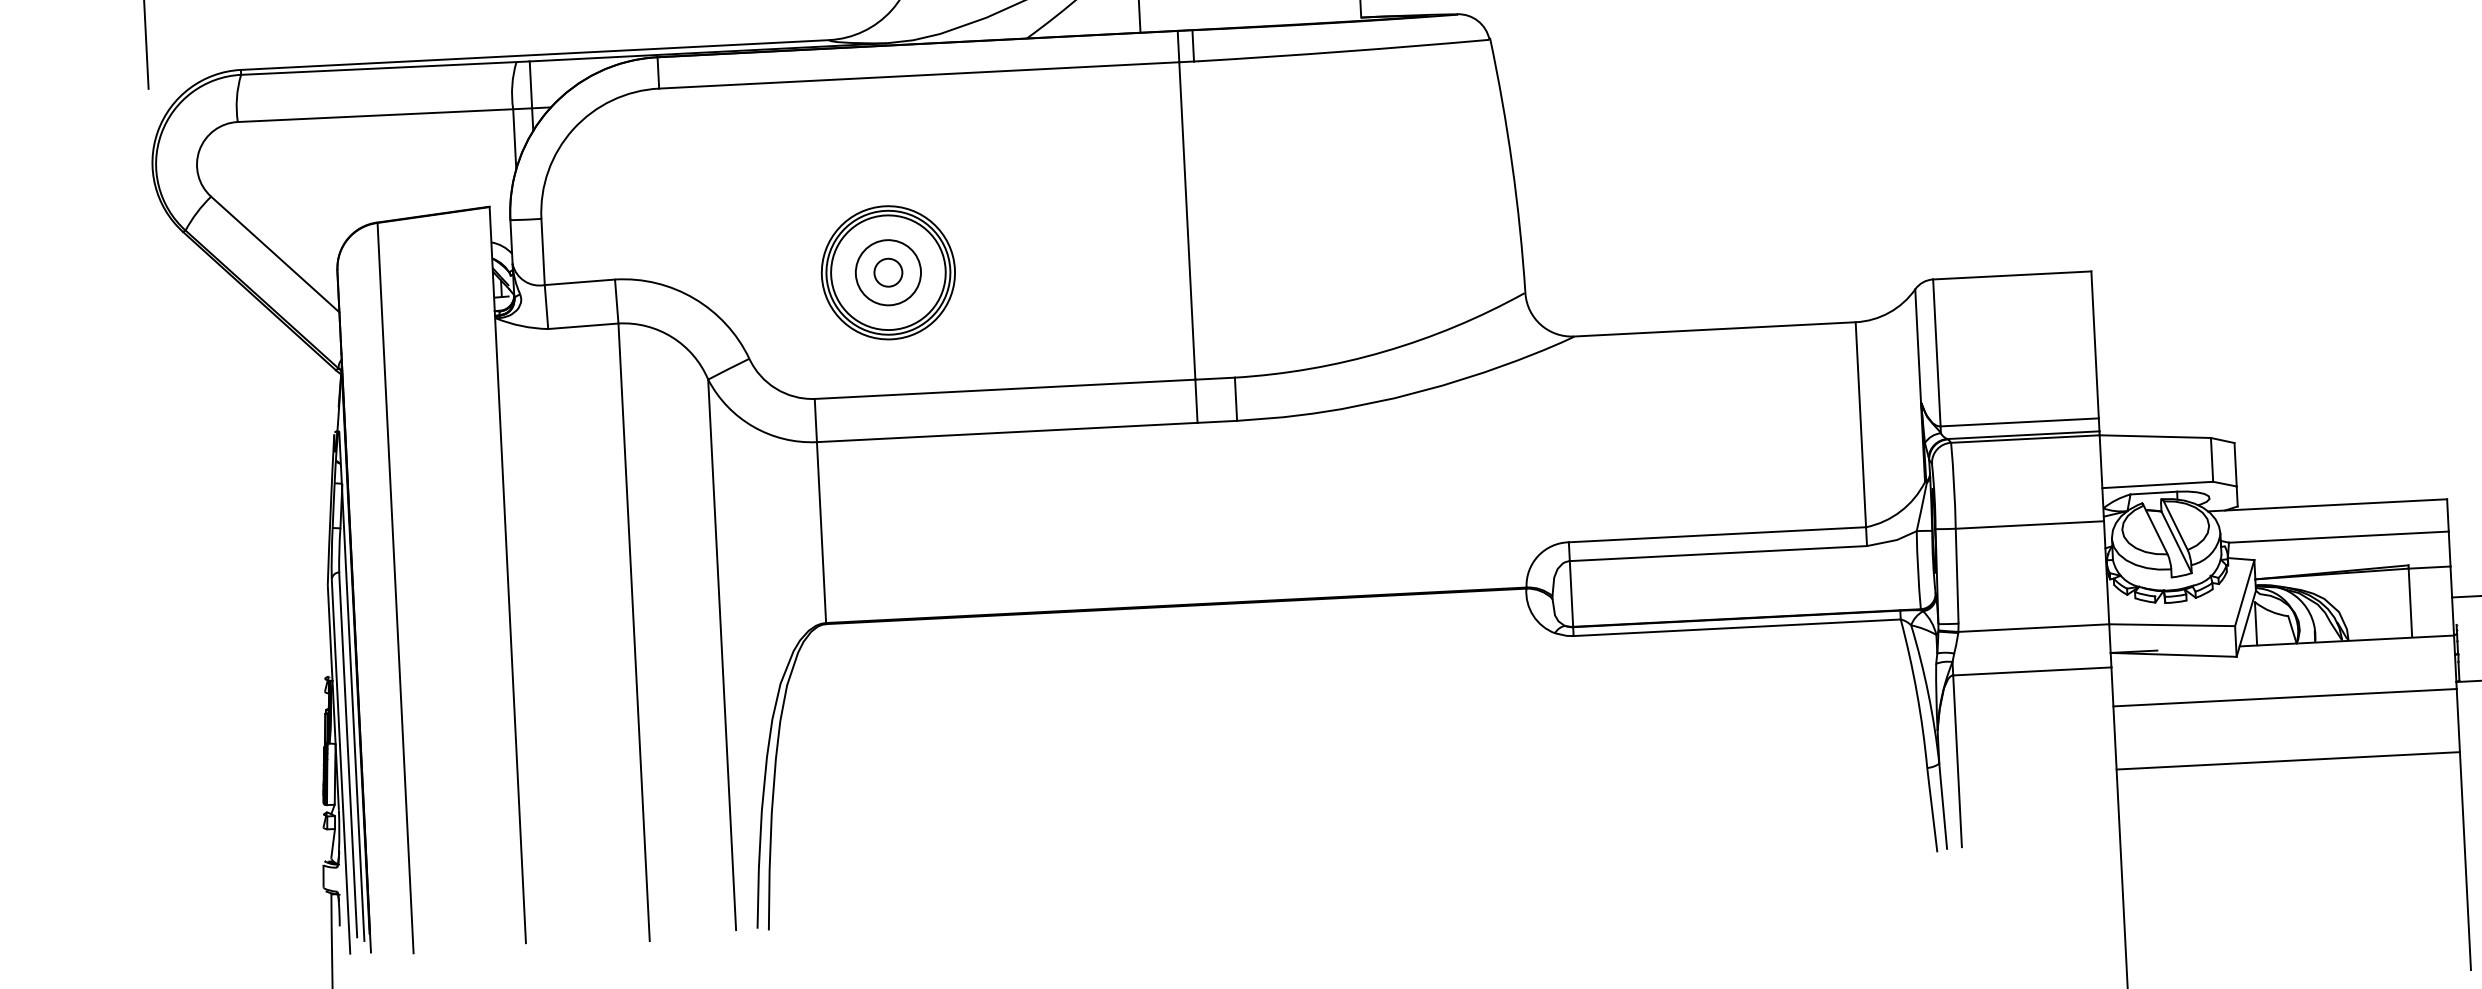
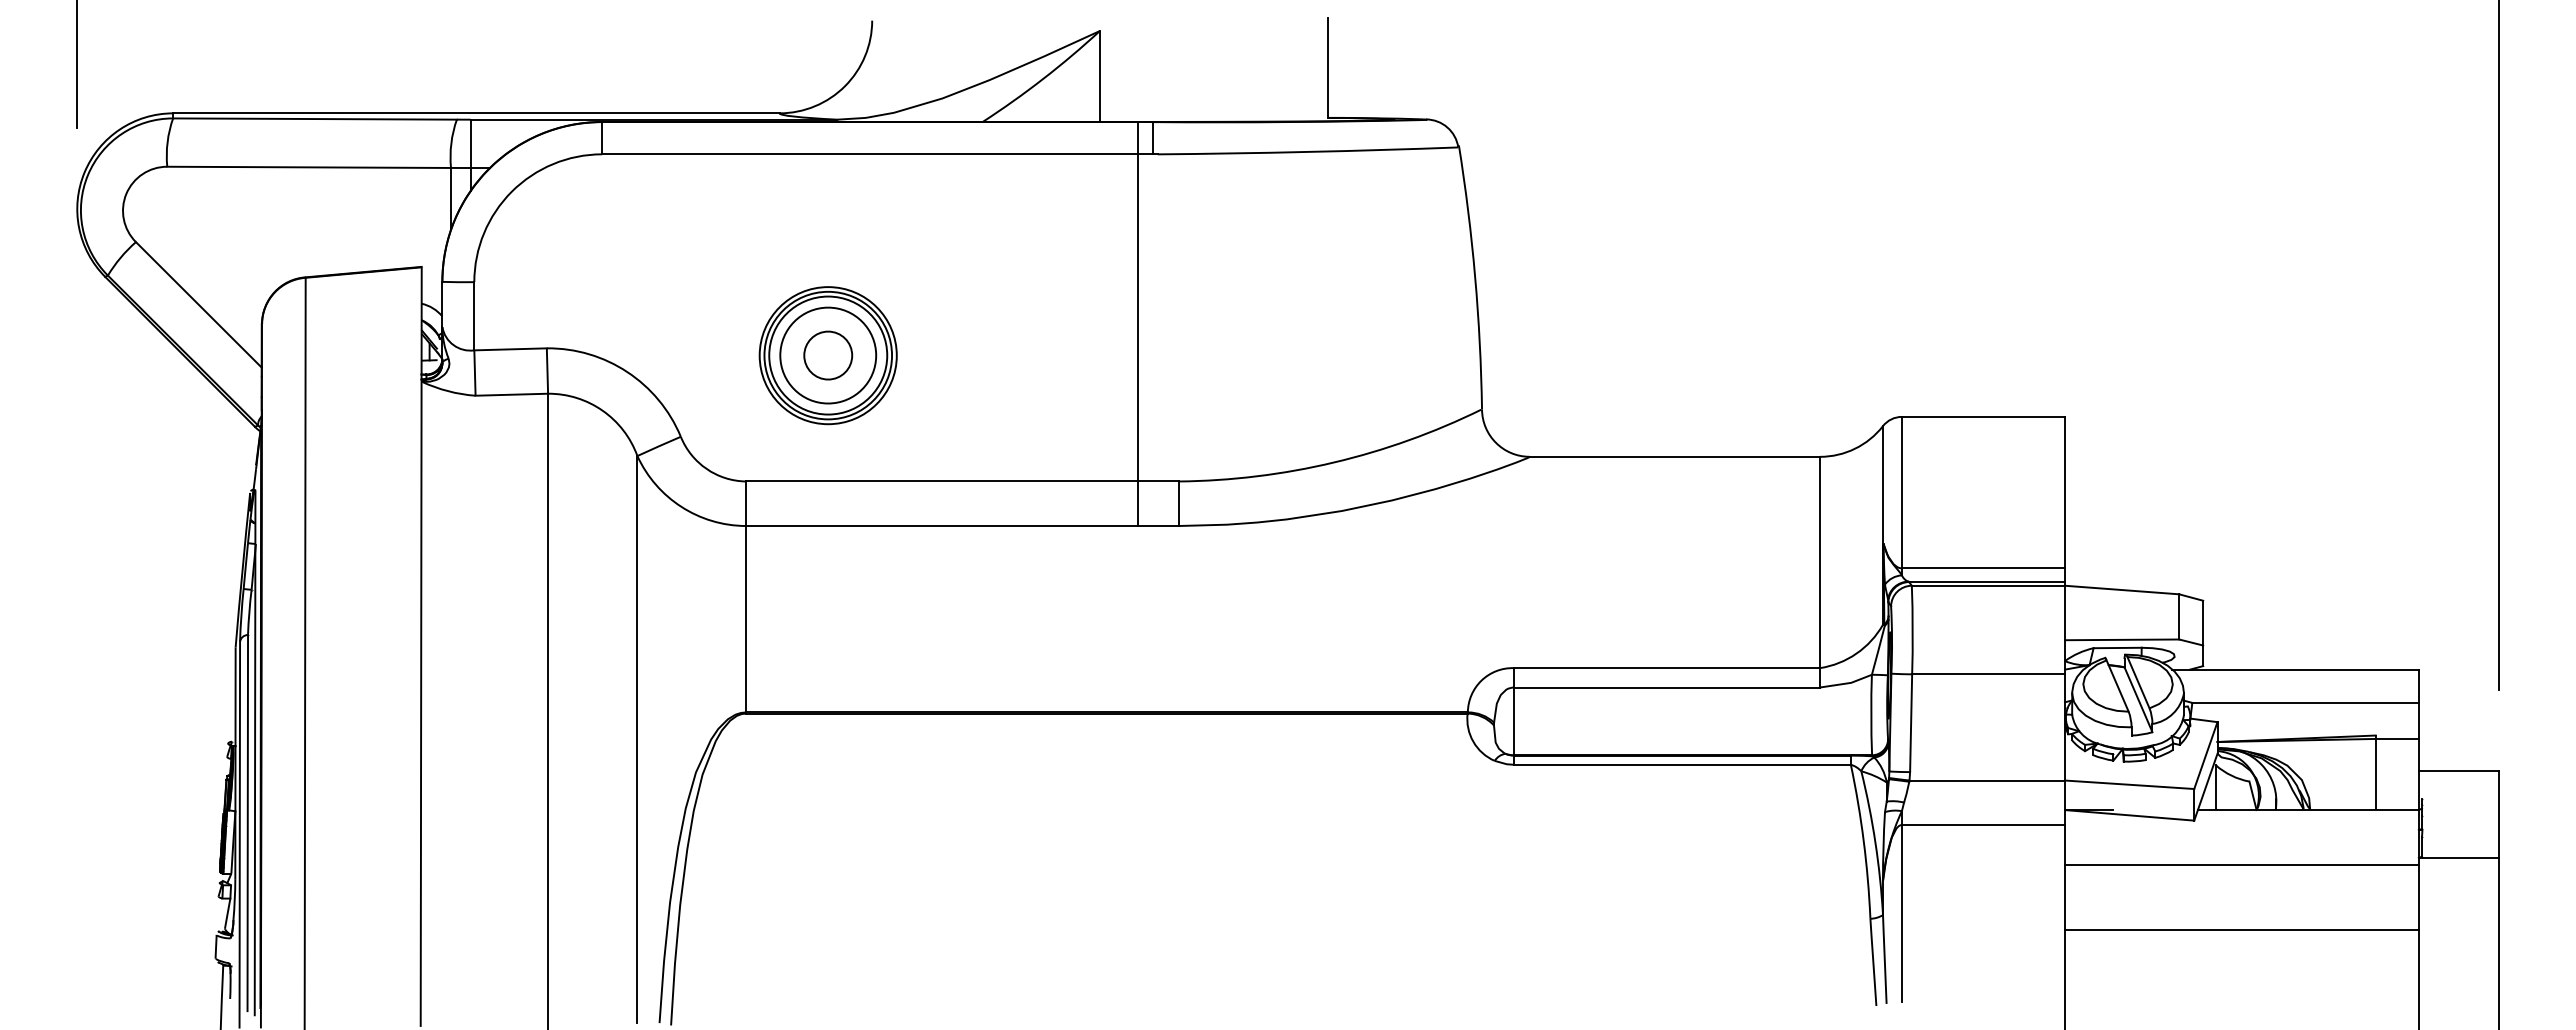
circle: (888, 272) -> (828, 355), size x1.43
circle: (888, 272) -> (828, 355), size x1.67

